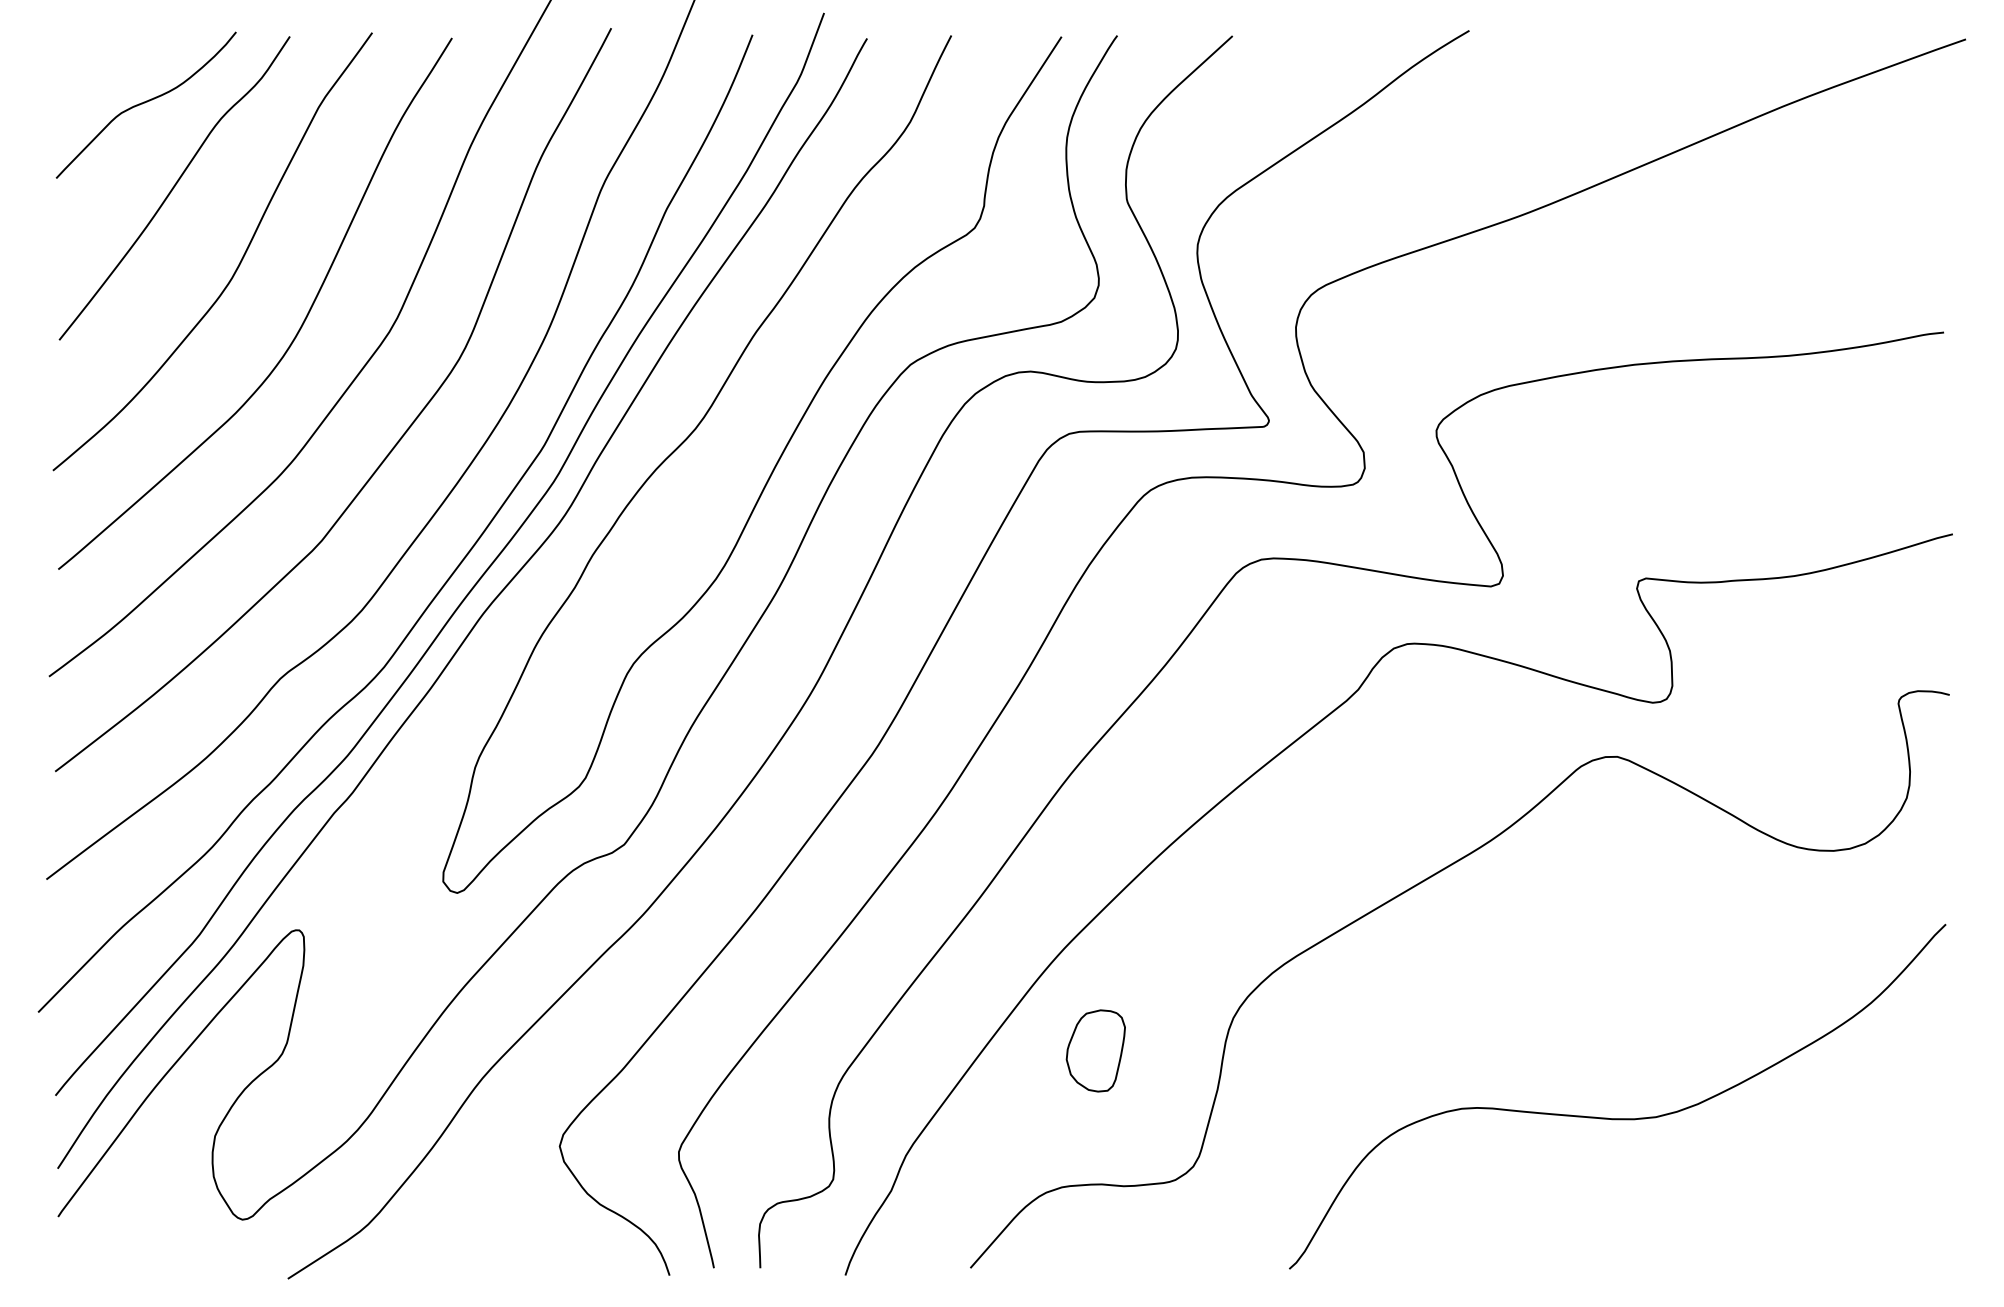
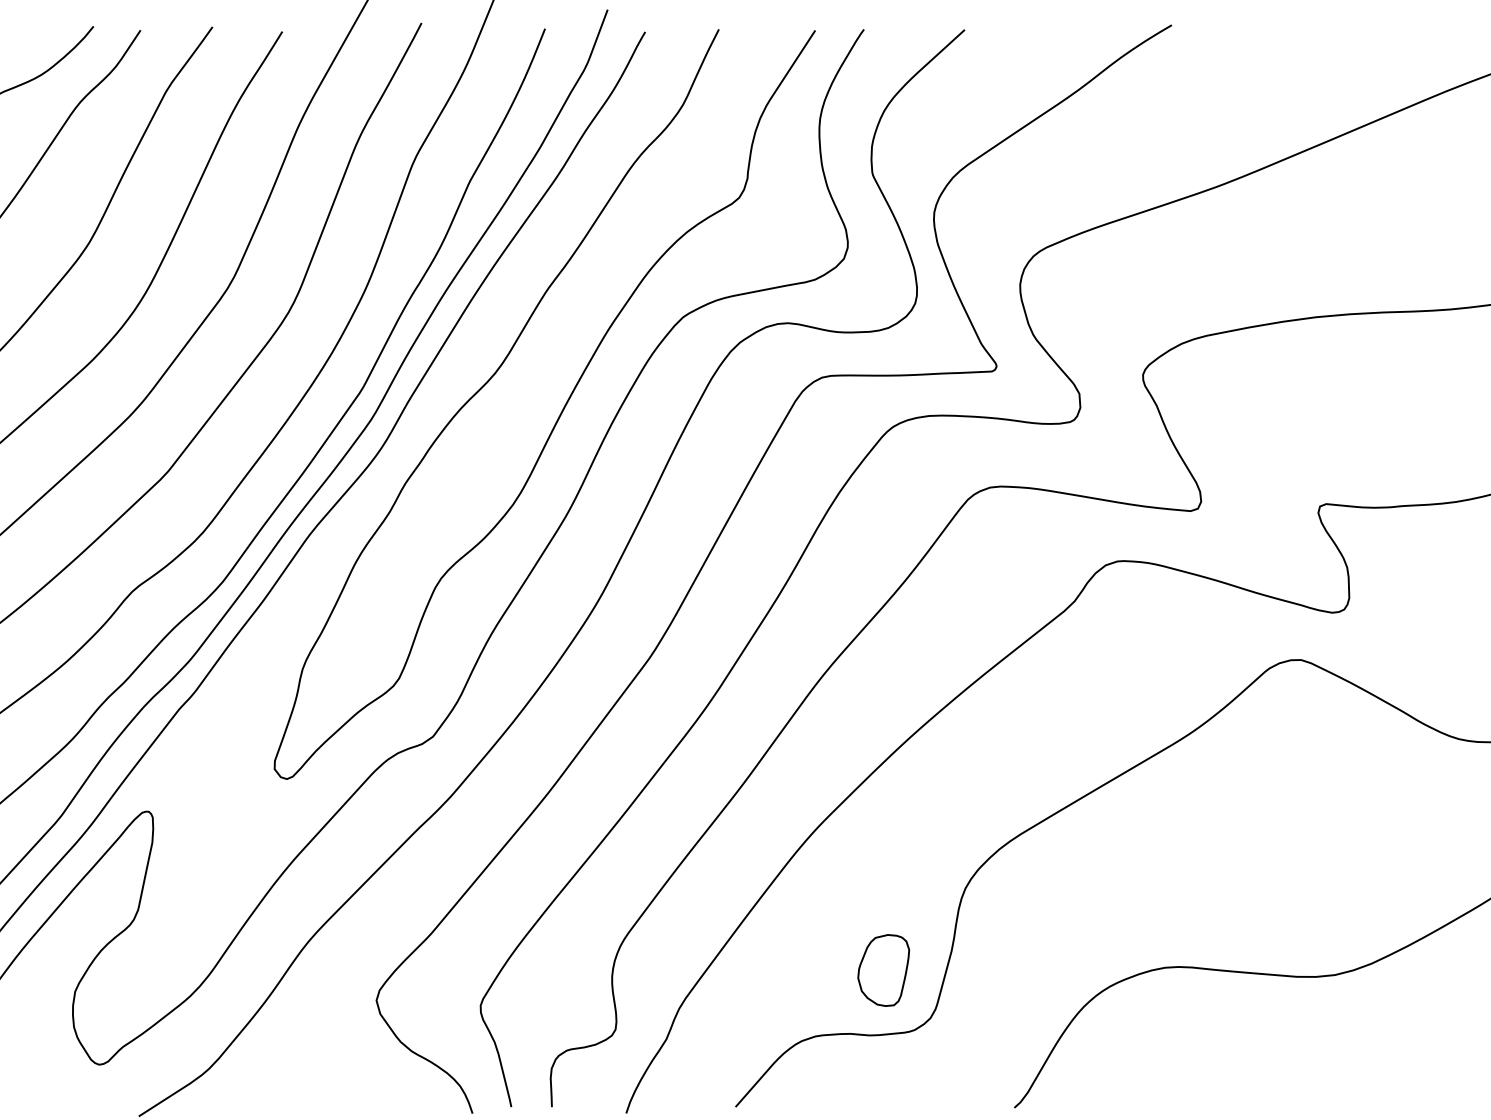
part: (1095, 1050) -> (883, 970), moved

